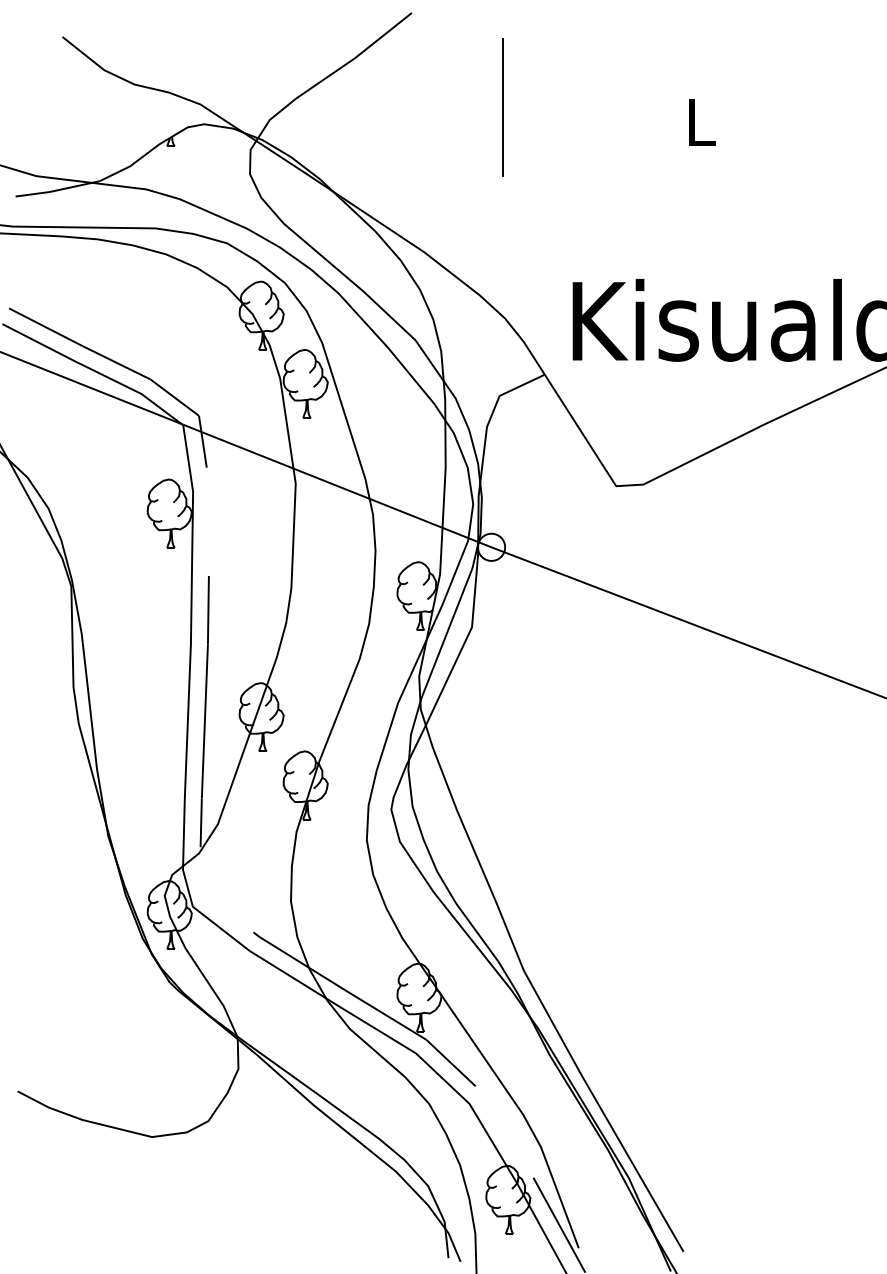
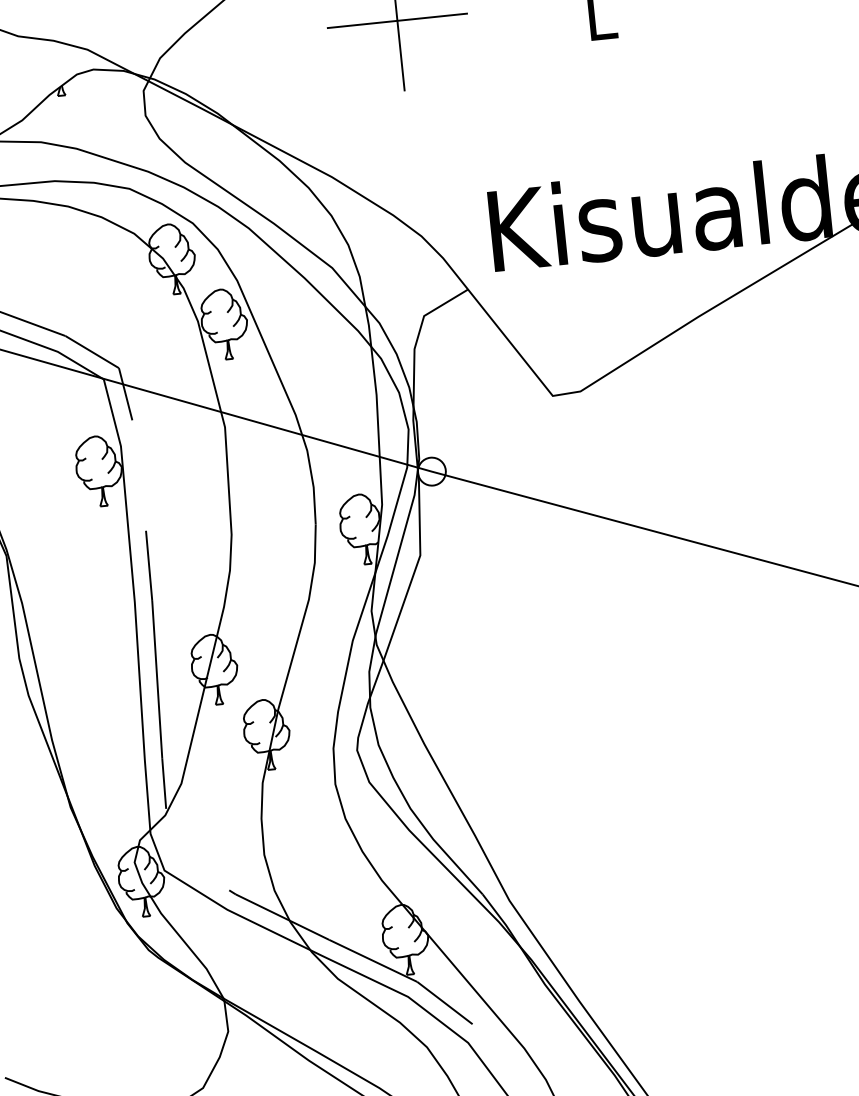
line: (503, 107) -> (397, 20), added

